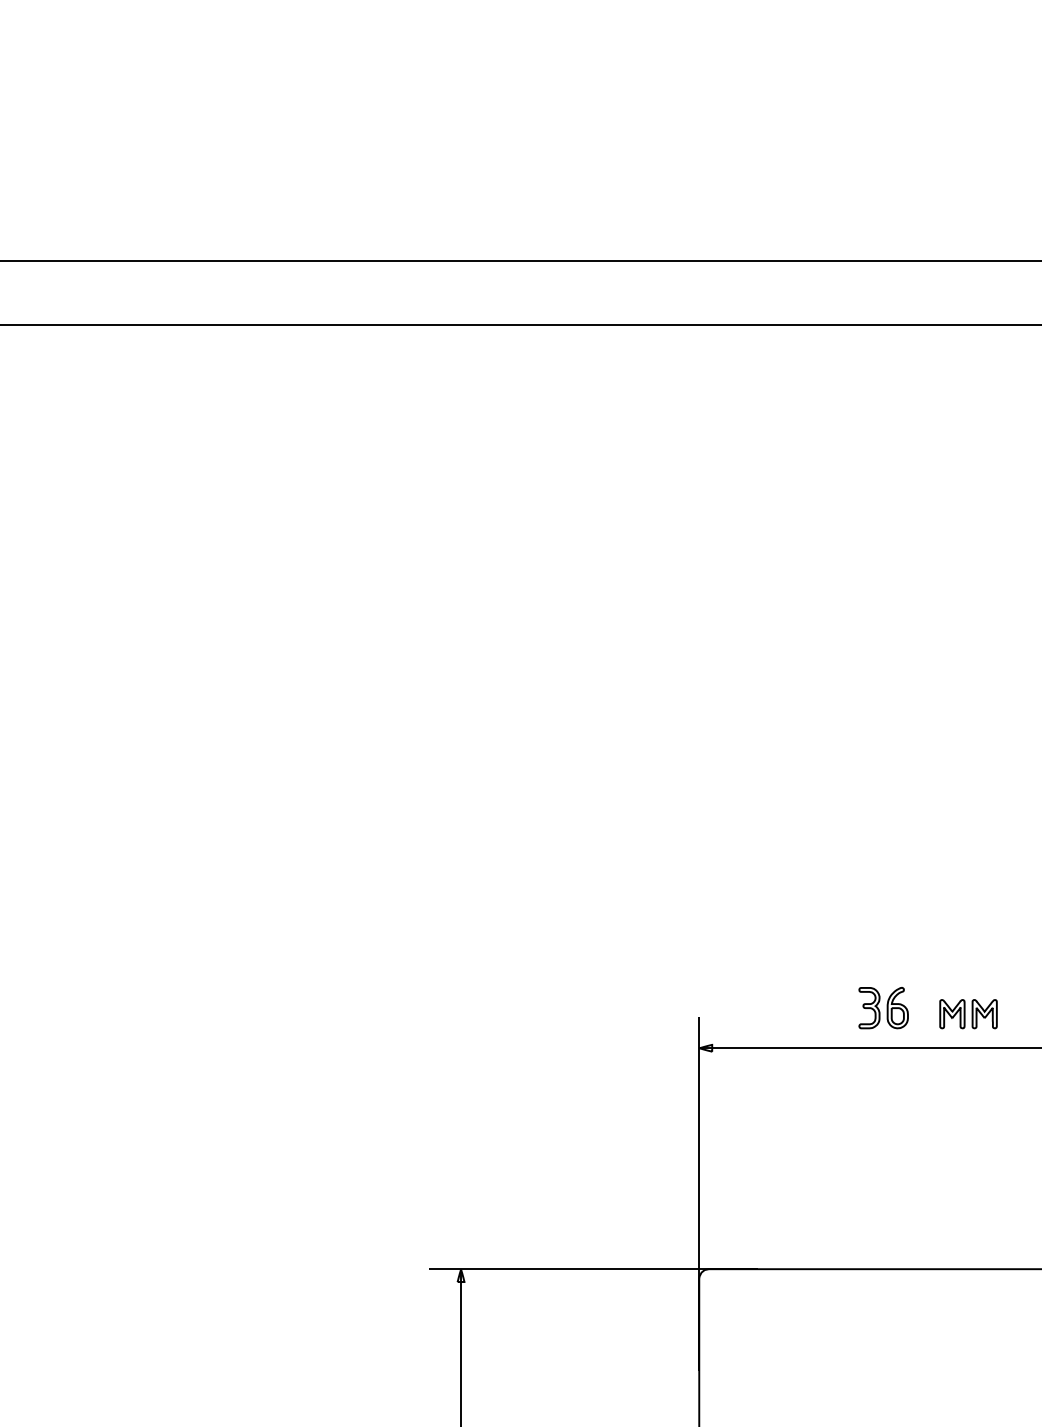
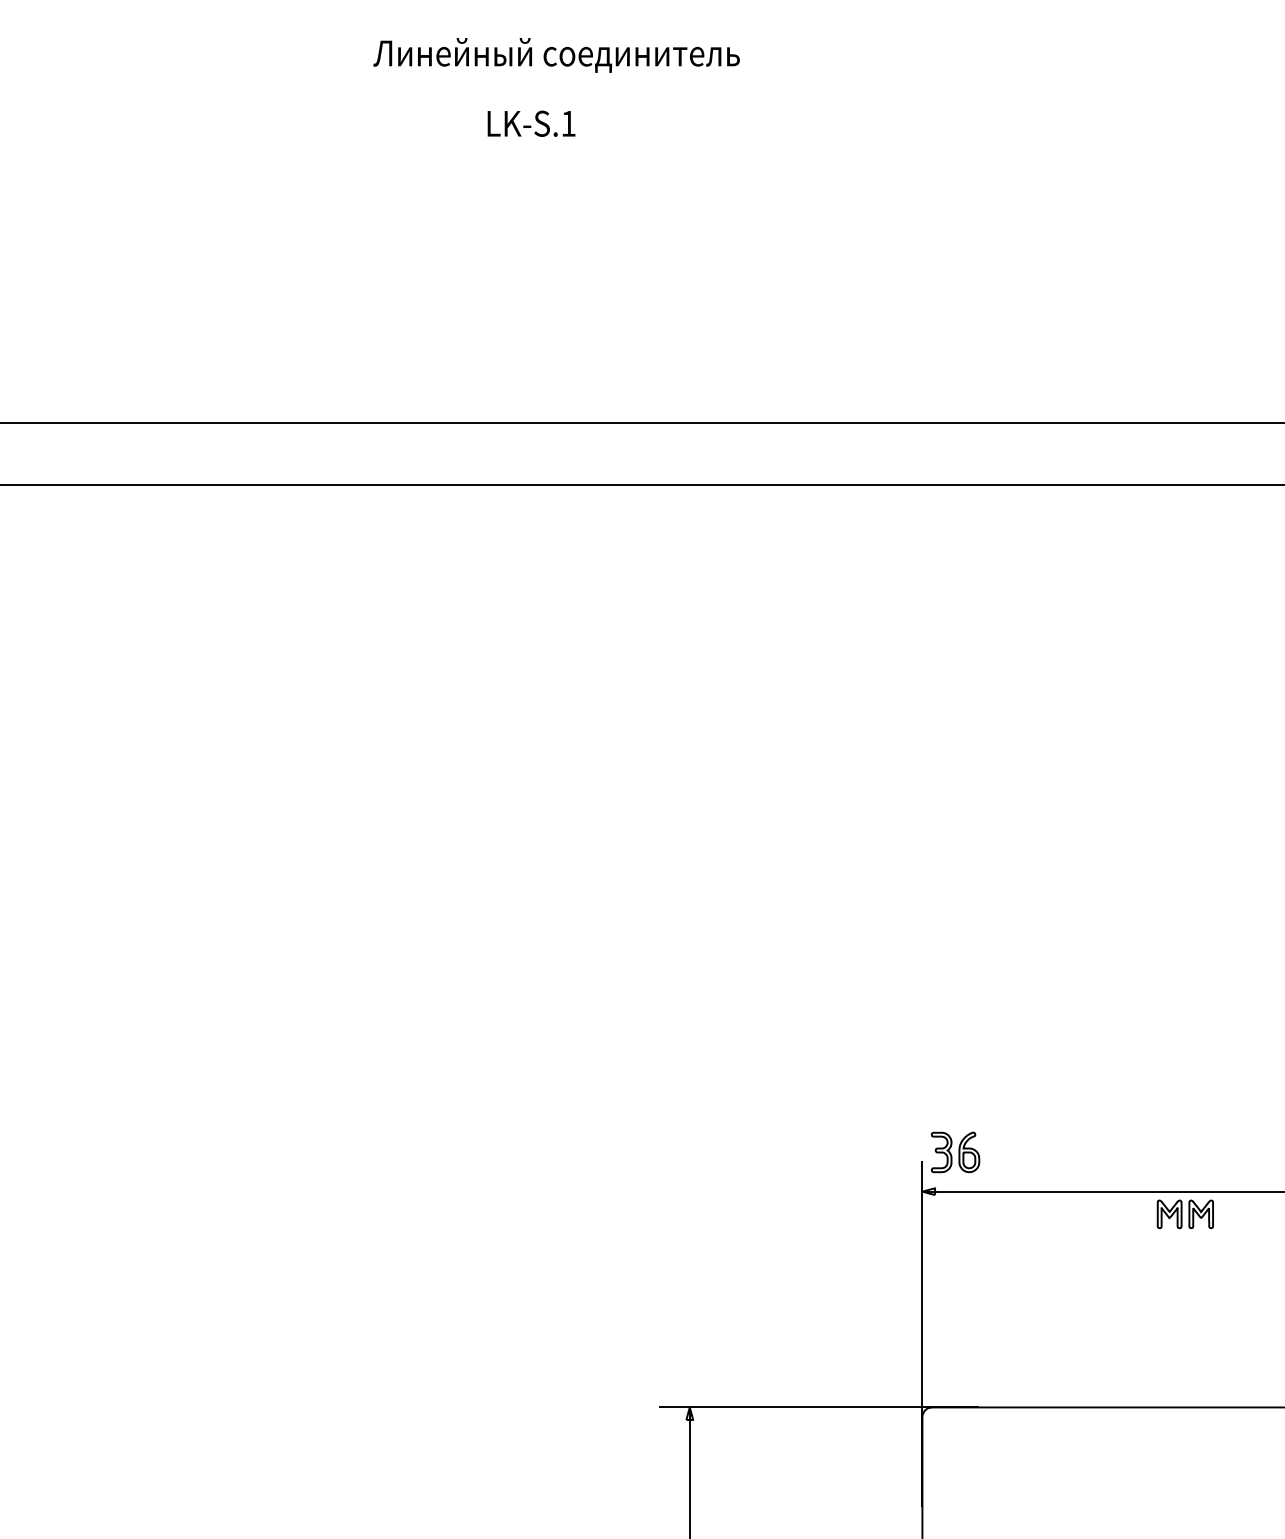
part: (883, 1008) -> (955, 1152), moved
part: (967, 1014) -> (1184, 1214), moved

